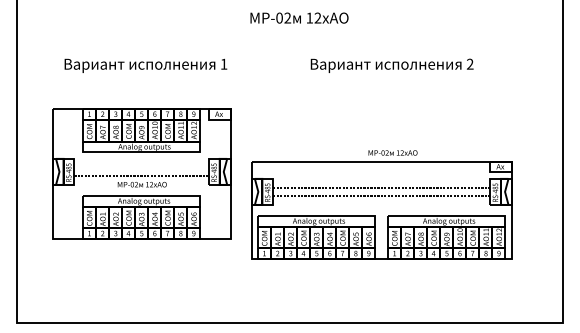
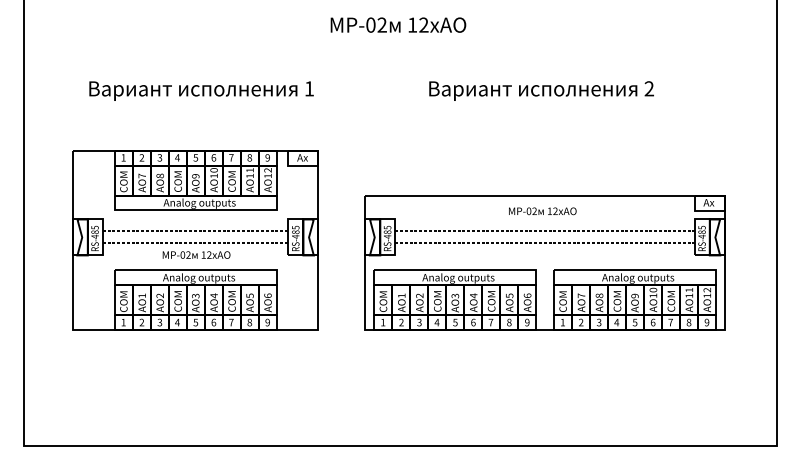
text: (299, 17) -> (398, 24), moved
line: (141, 167) -> (195, 231), added
part: (381, 210) -> (544, 263), moved

